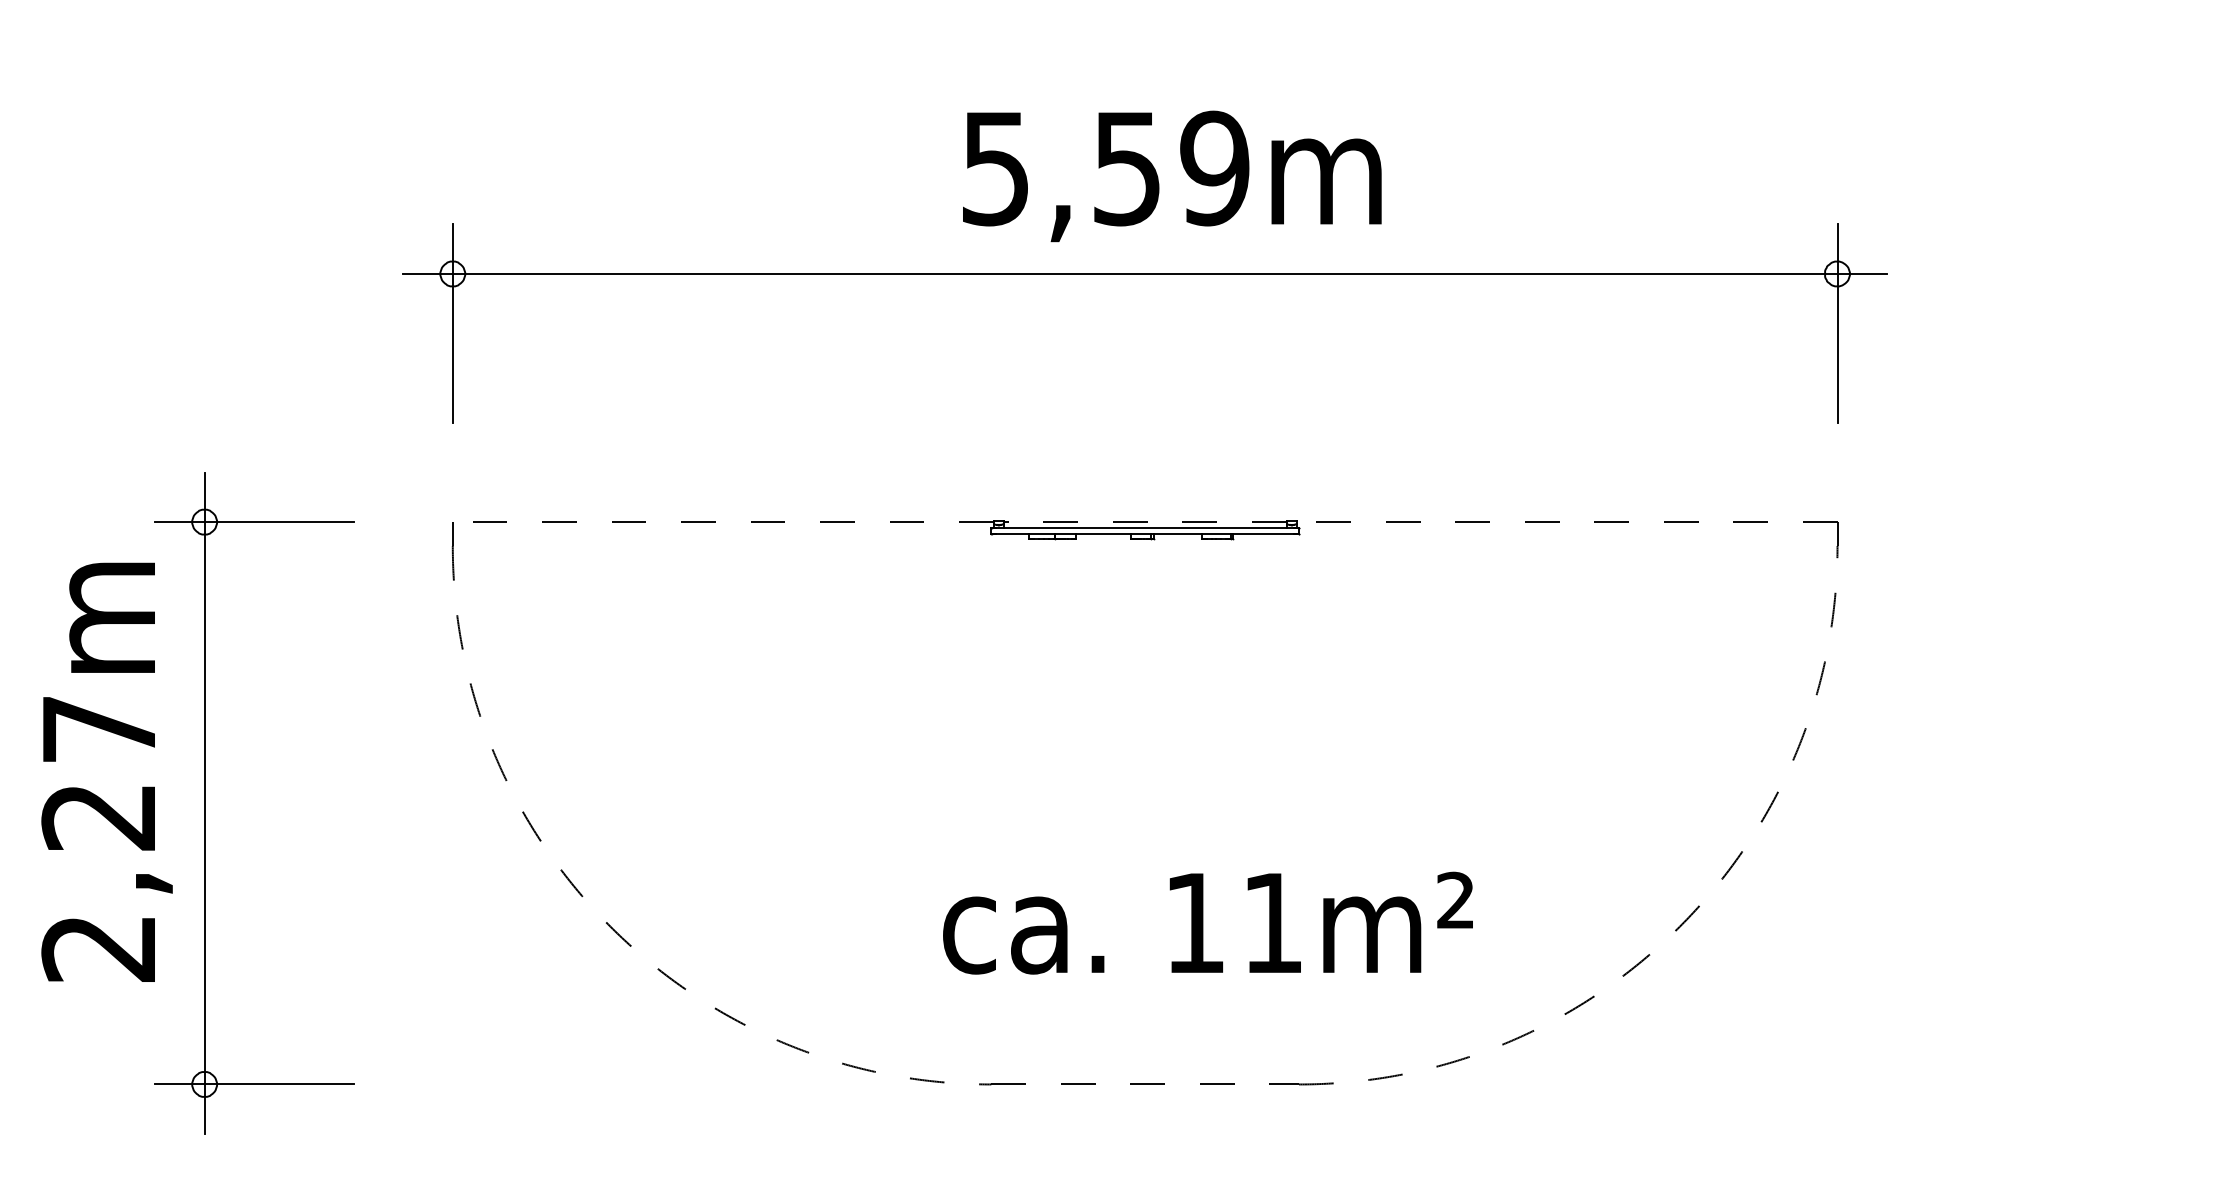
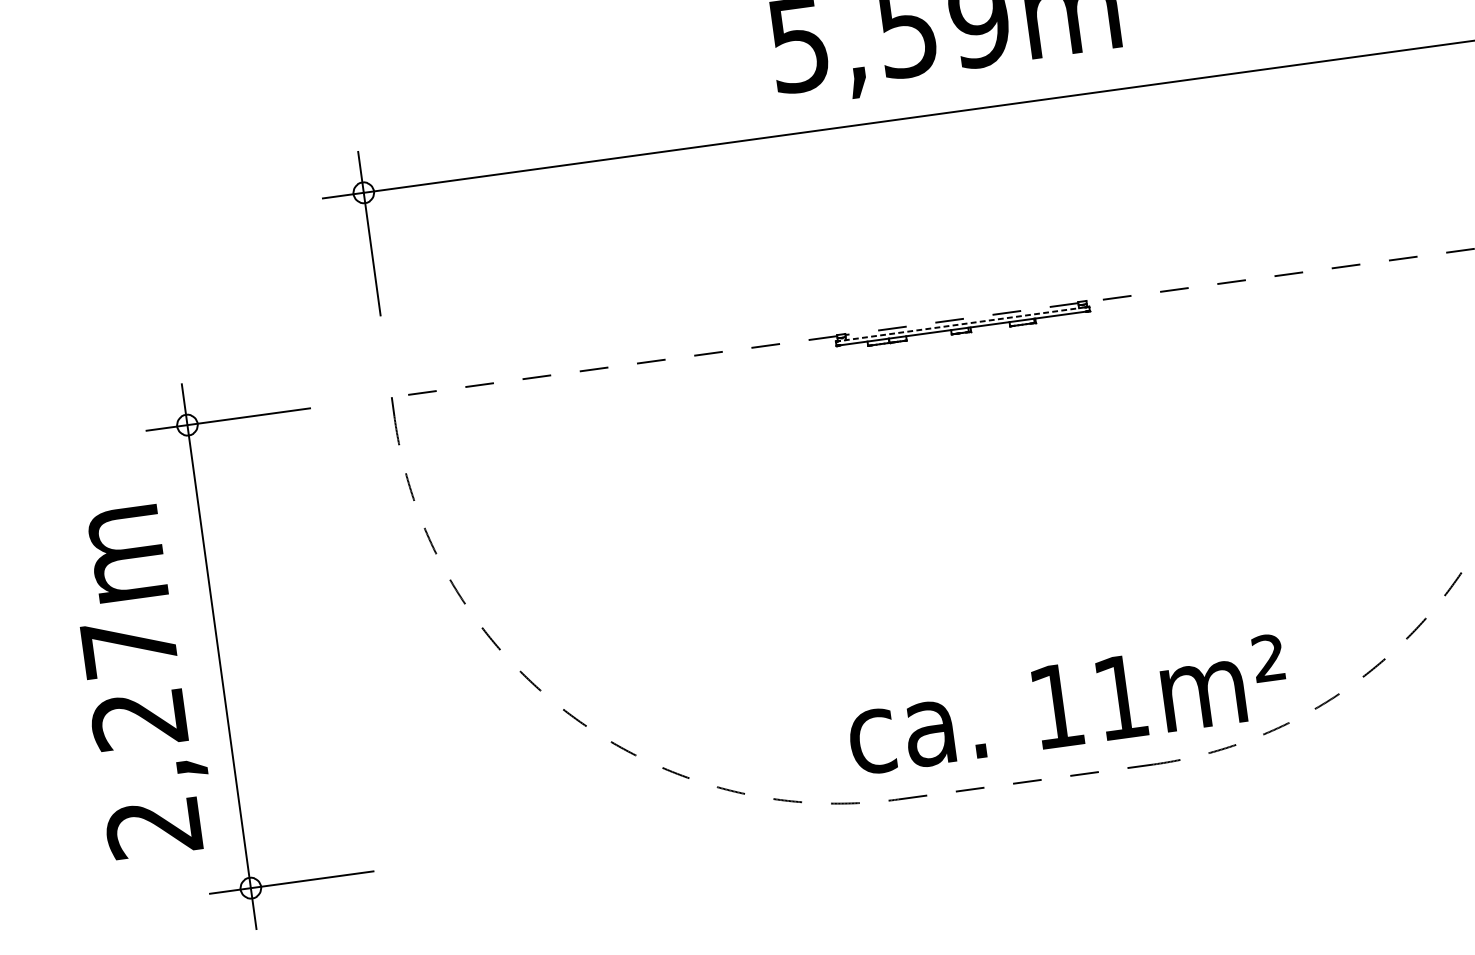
line: (1145, 528) -> (962, 324), solid -> dashed
text: (106, 771) -> (140, 681), moved
text: (1207, 922) -> (1066, 704), moved

